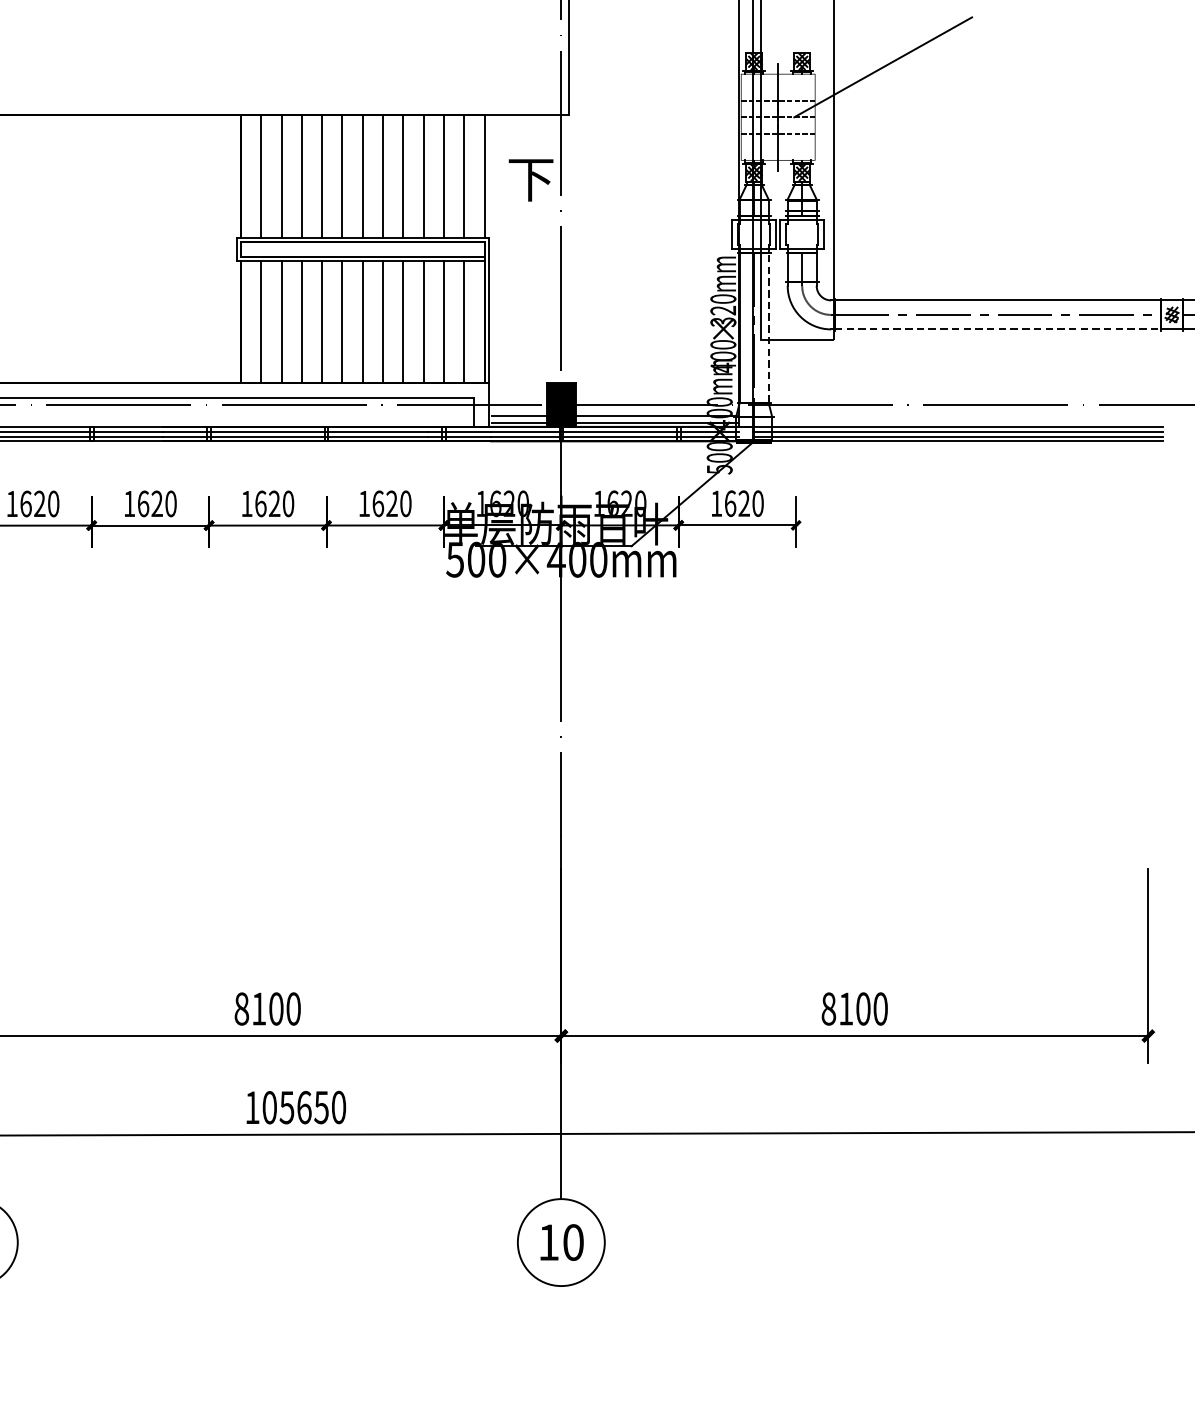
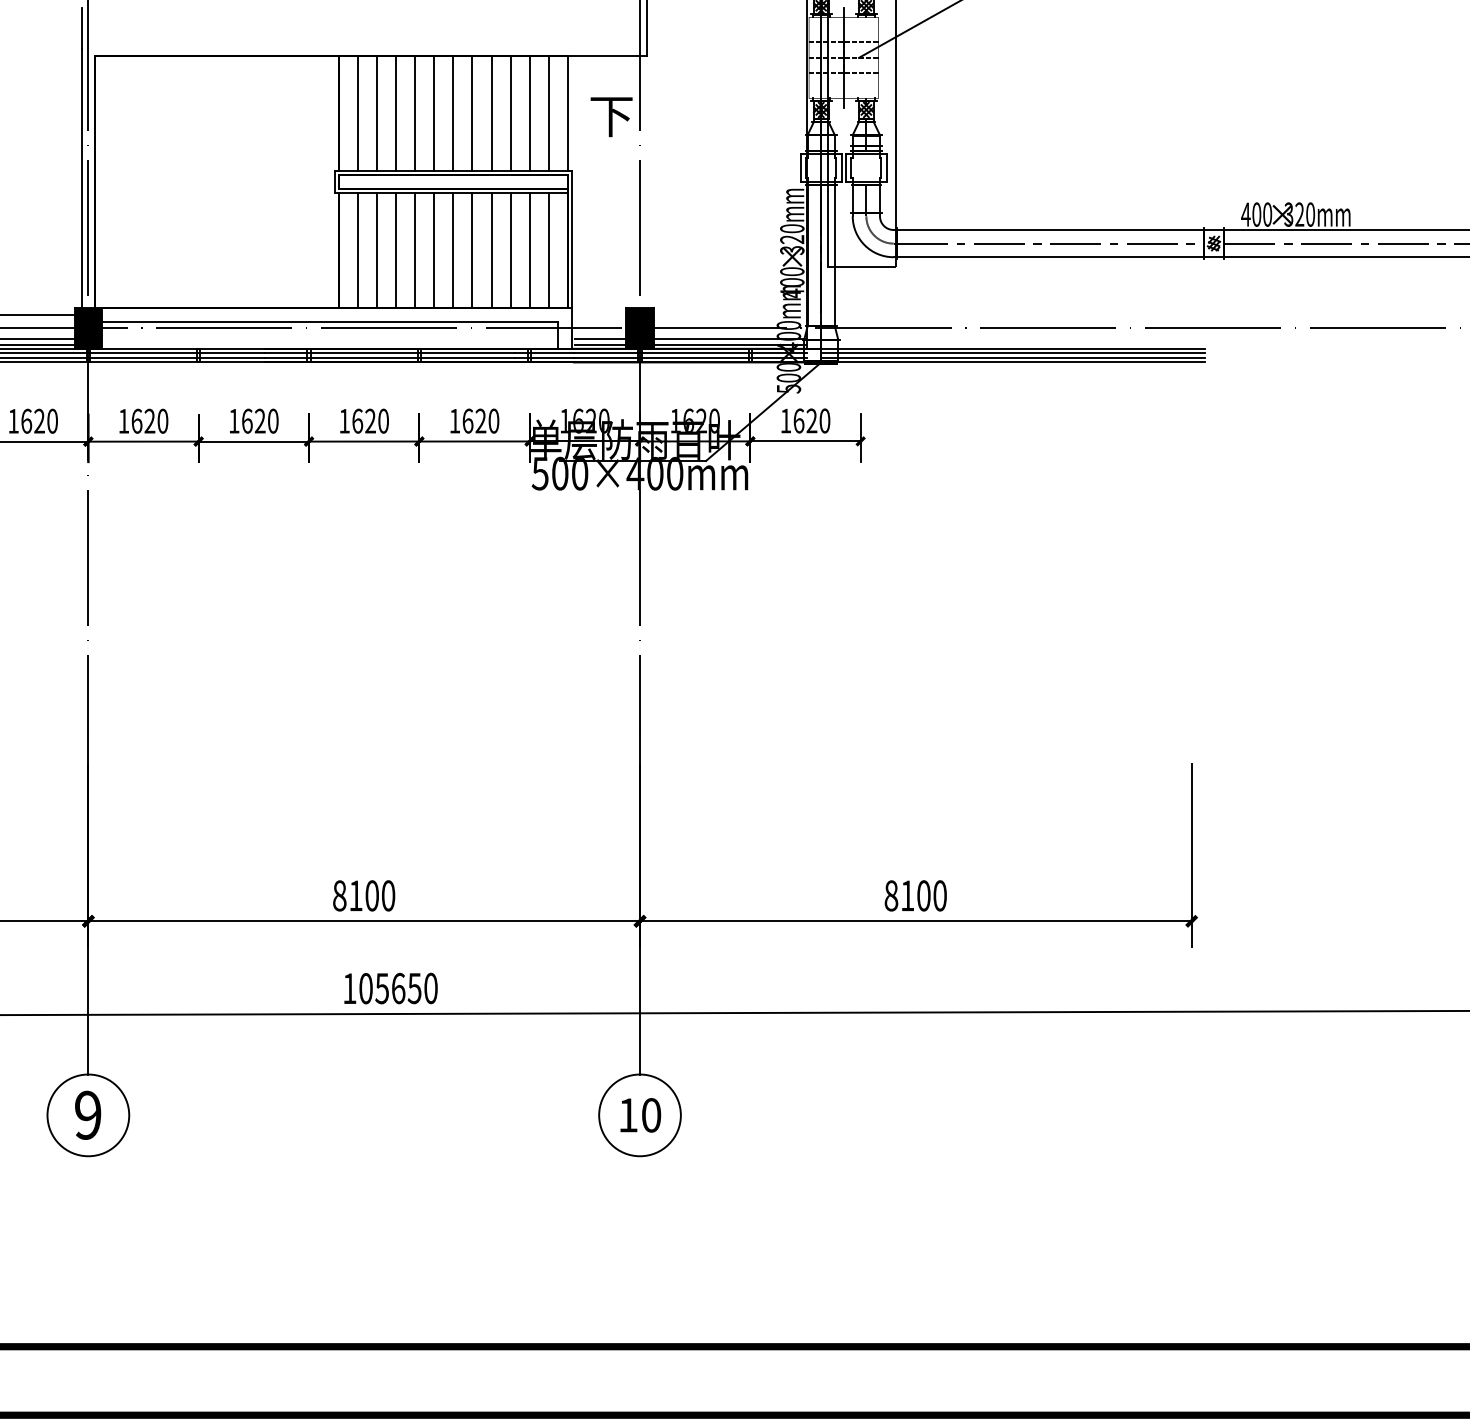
line: (768, 327) -> (834, 255), dashed -> solid
line: (998, 329) -> (1050, 257), dashed -> solid

